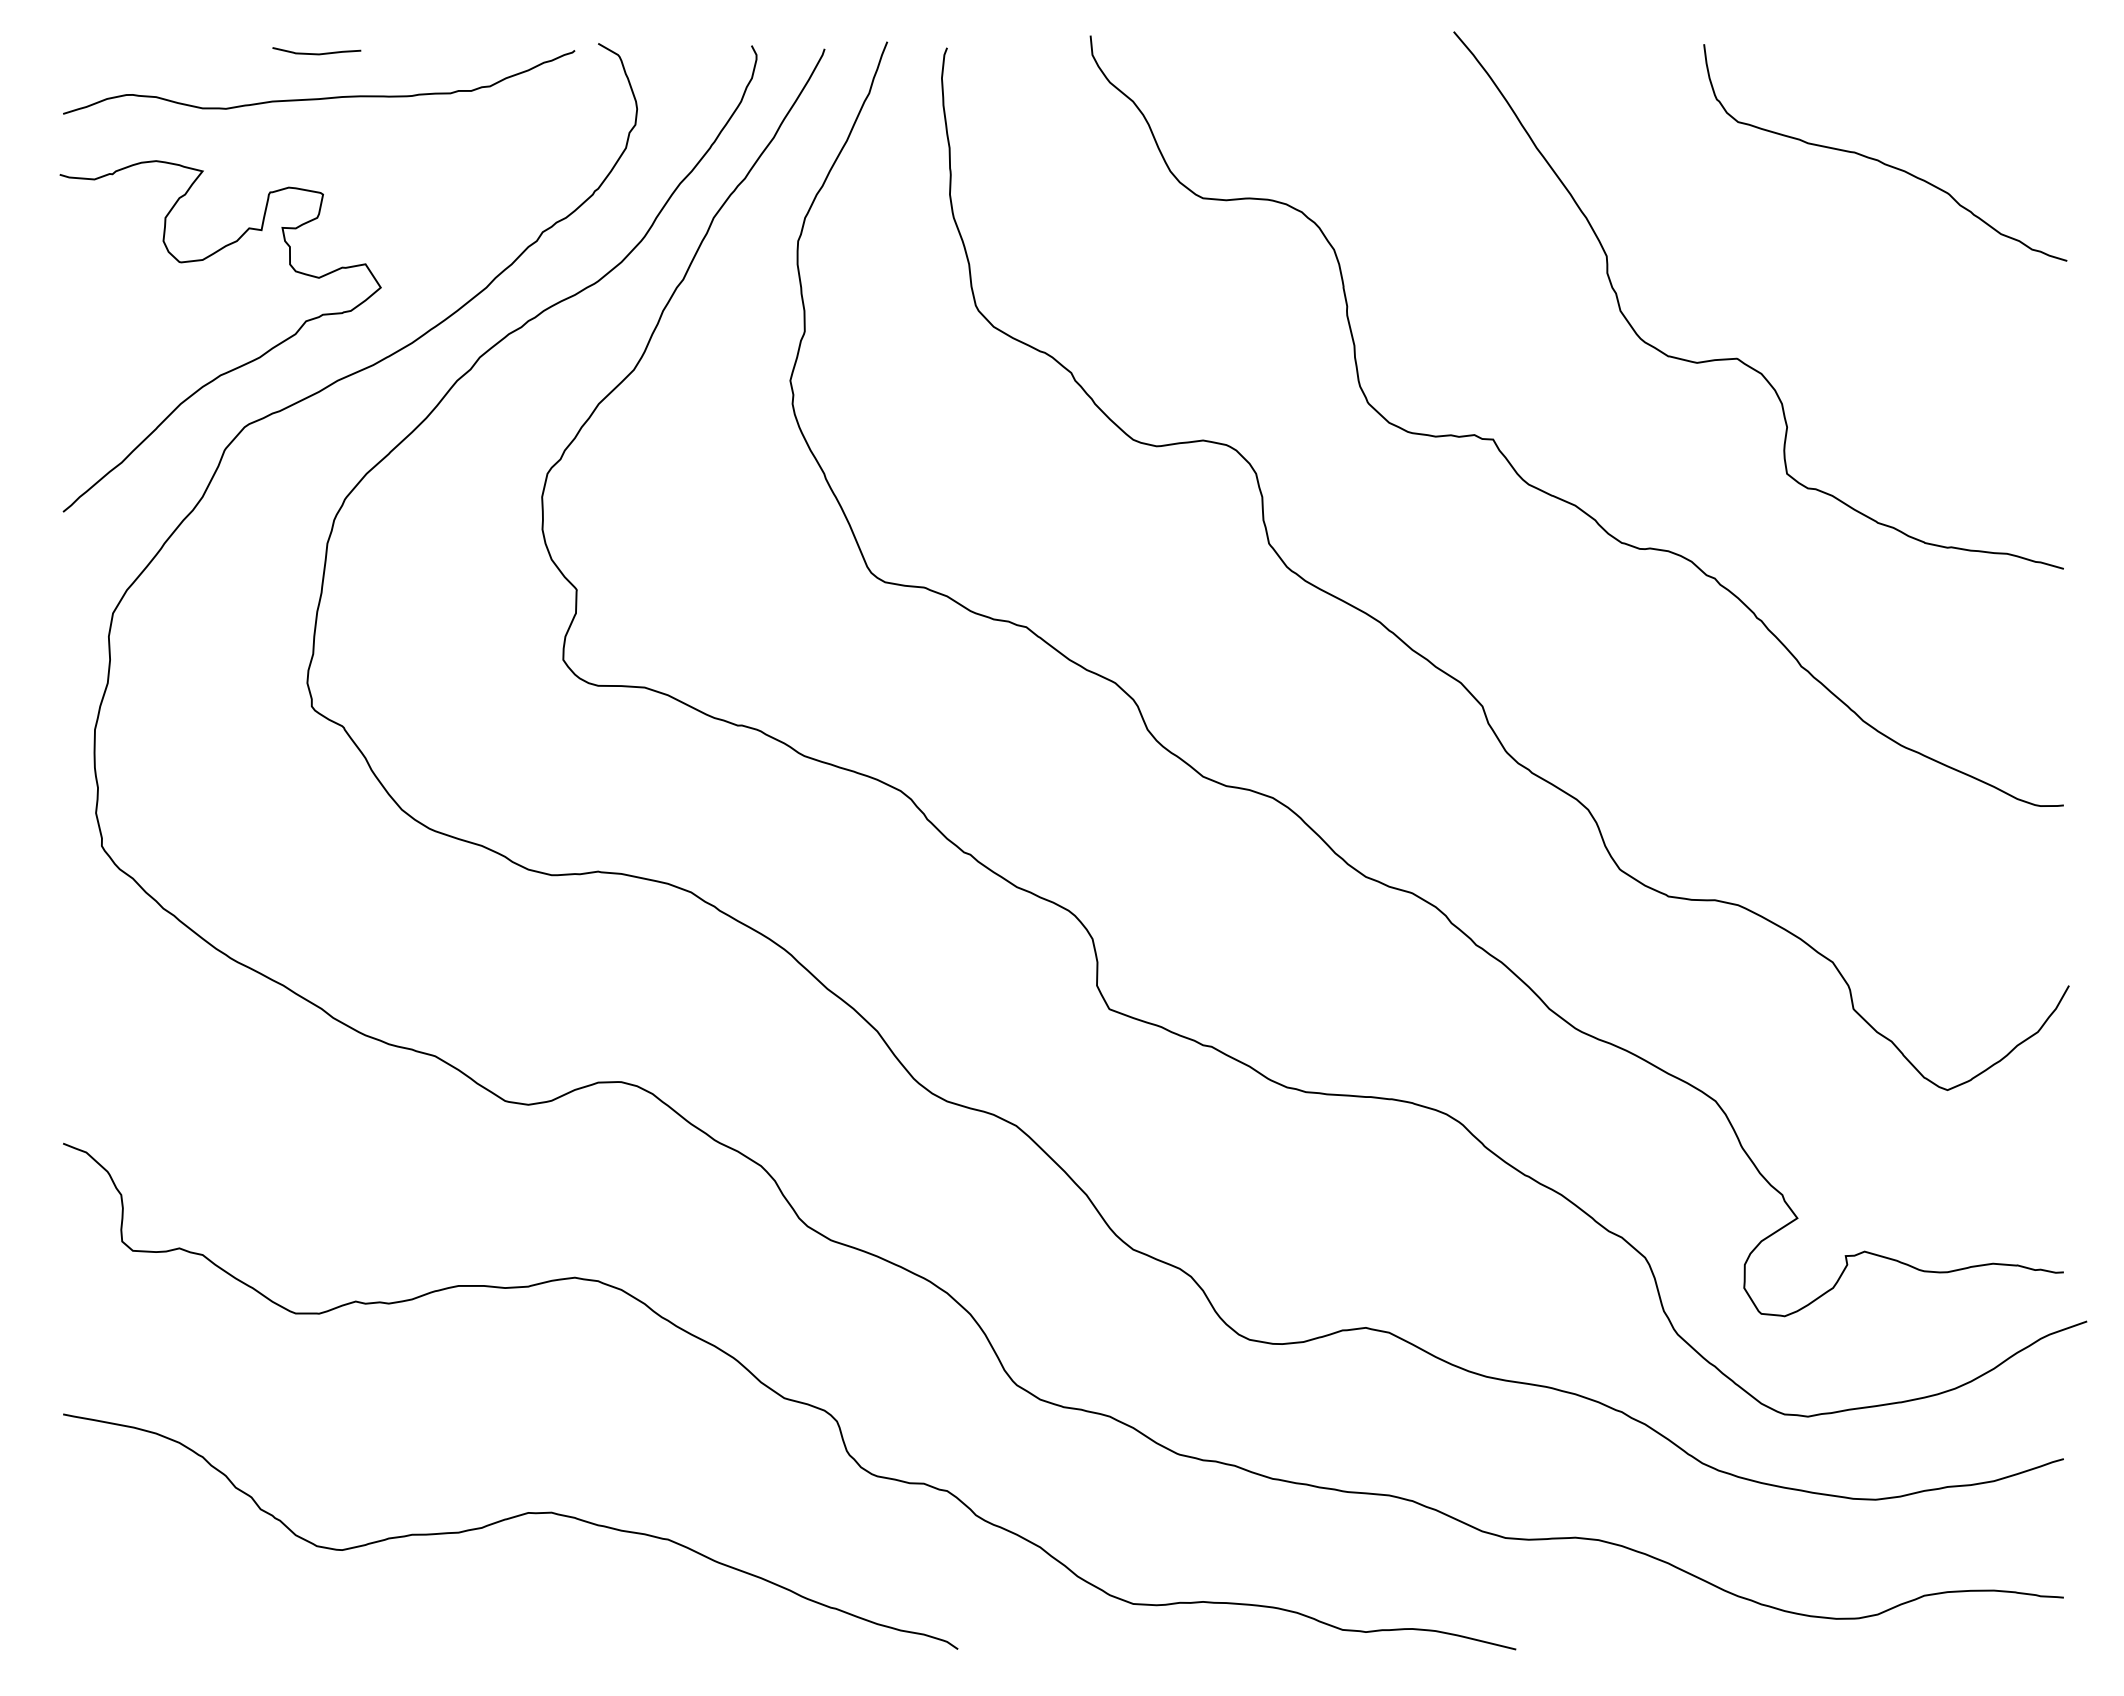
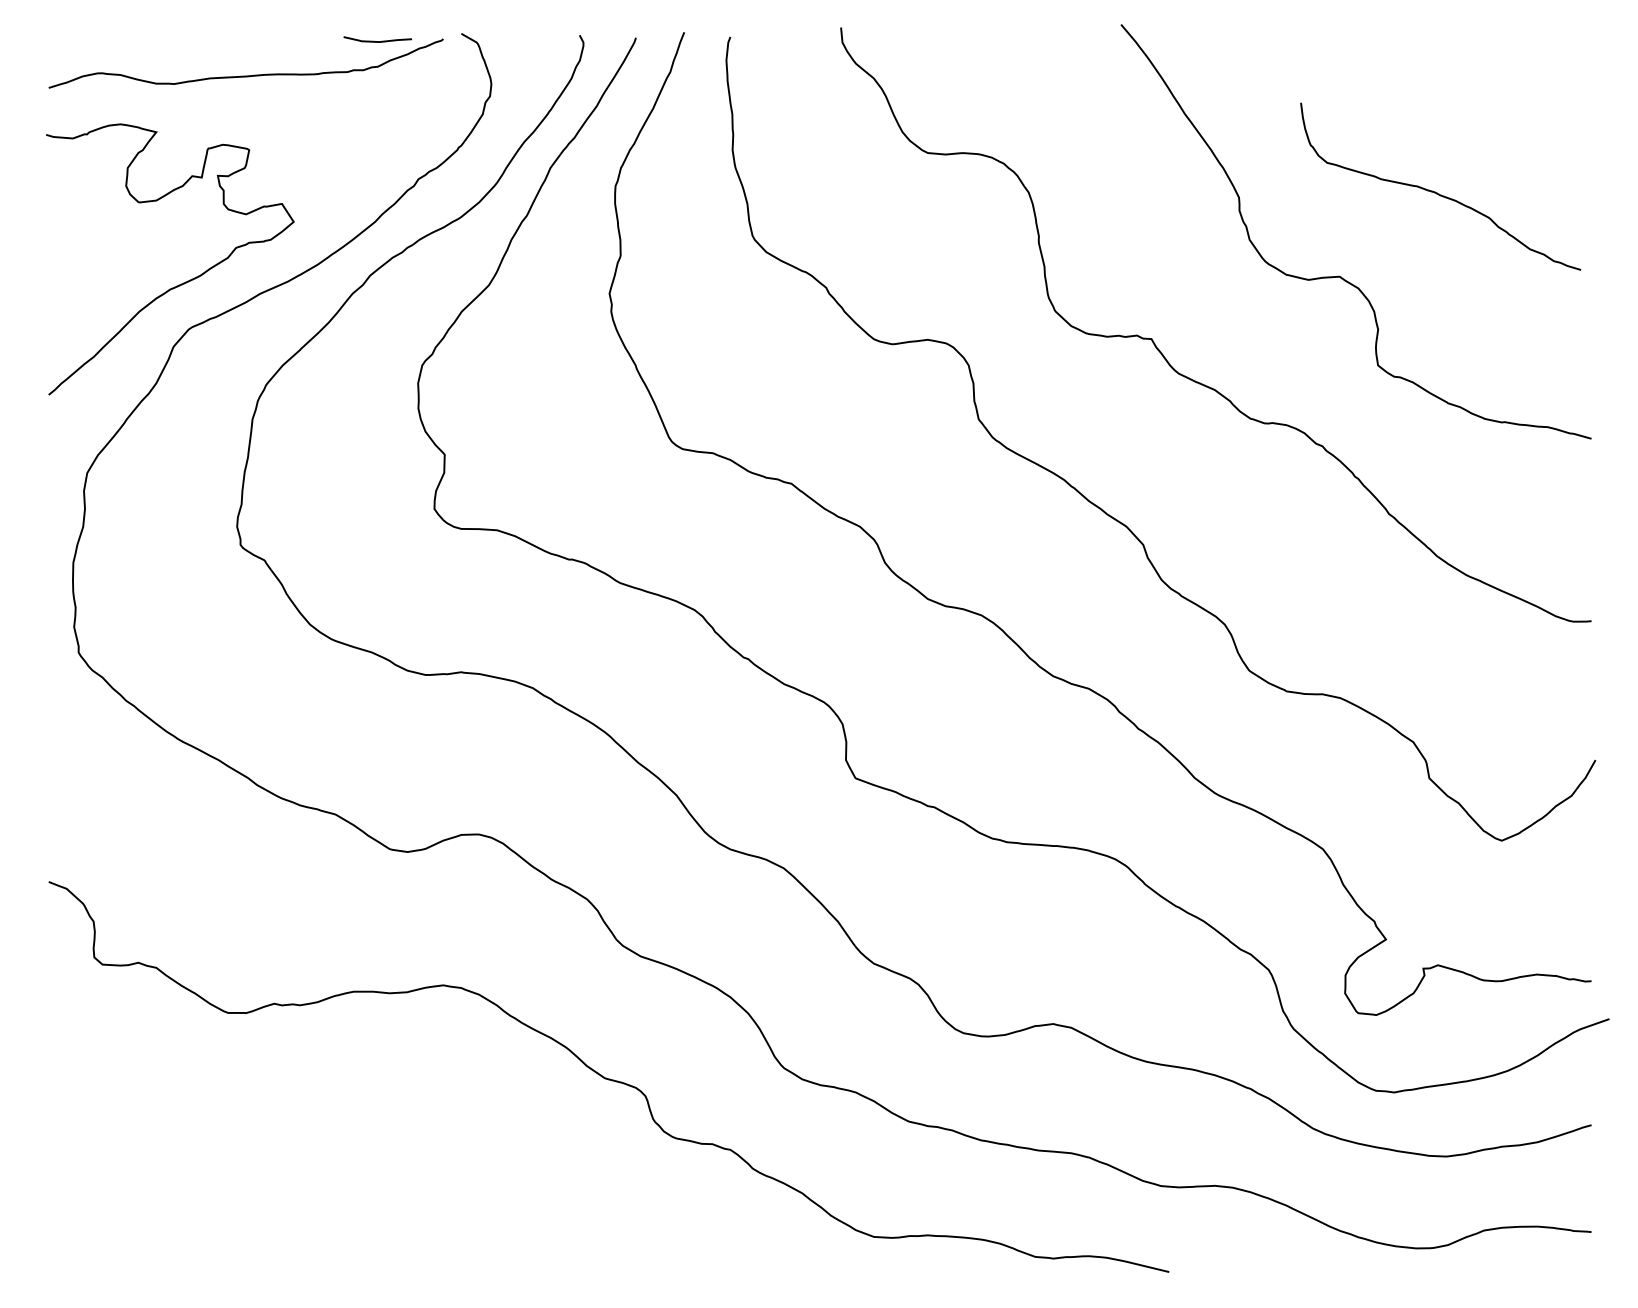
curve: (316, 53) -> (377, 41), moved
curve: (1880, 160) -> (1437, 192), moved
curve: (506, 1520) -> (390, 1172), removed

